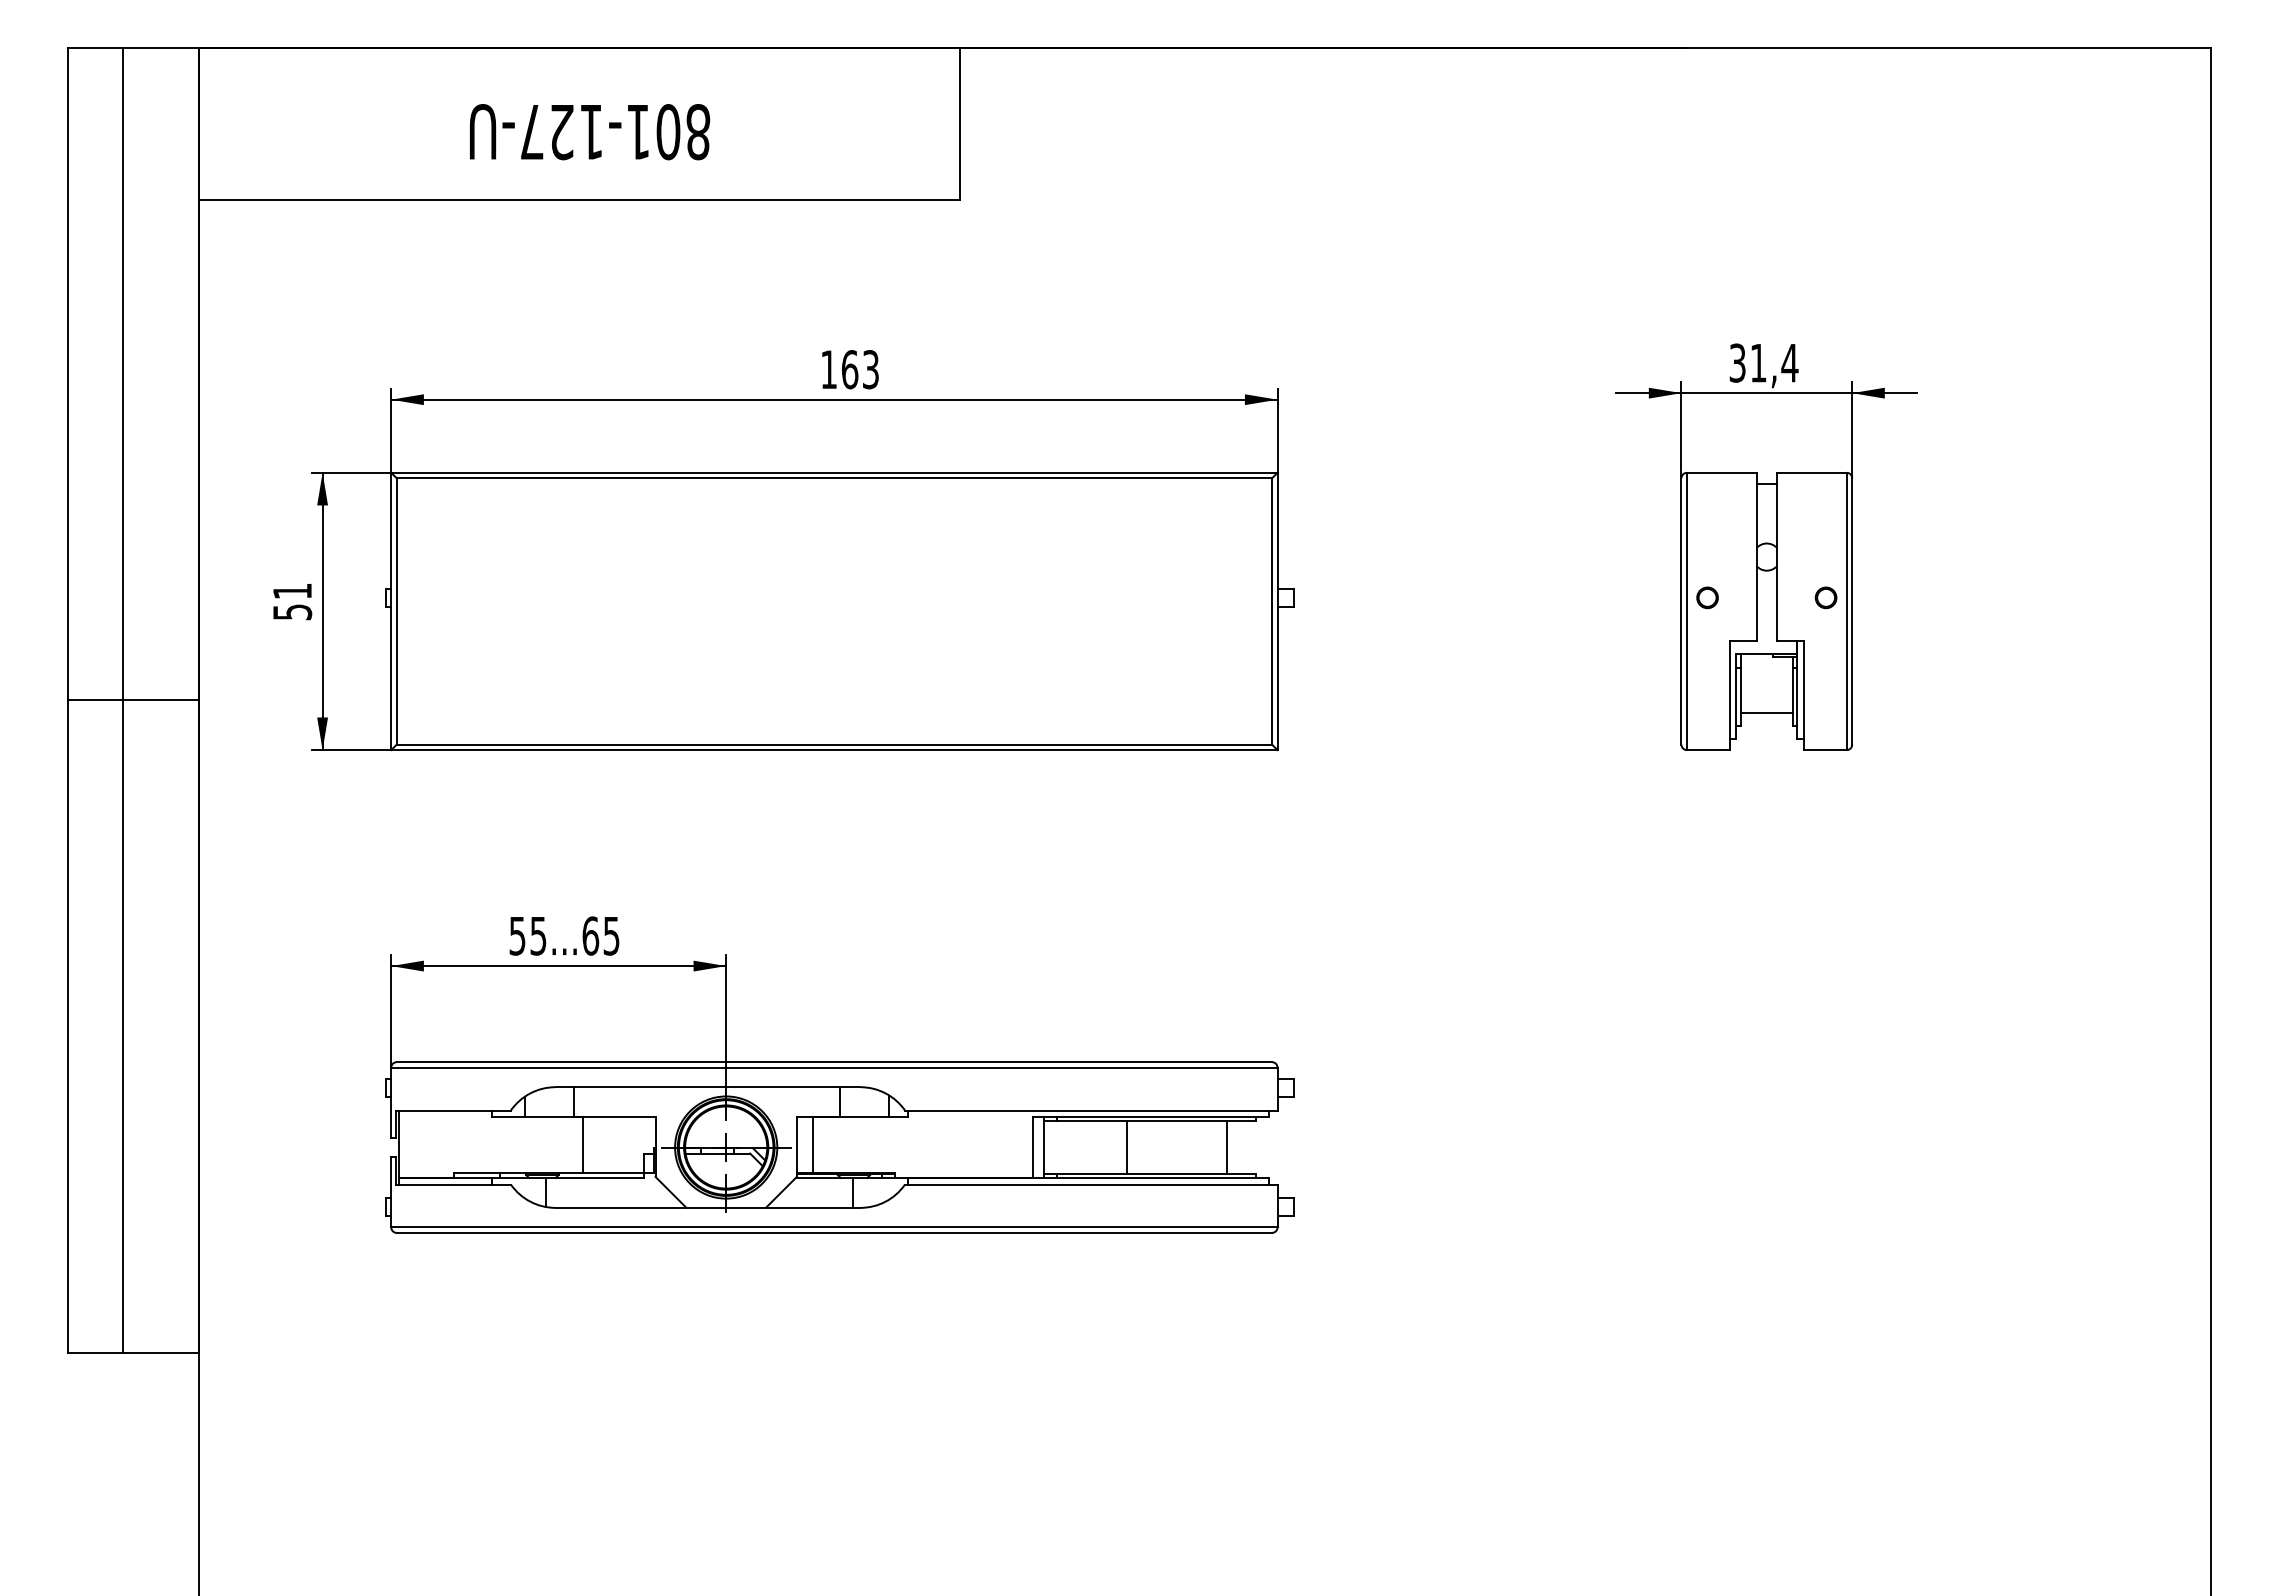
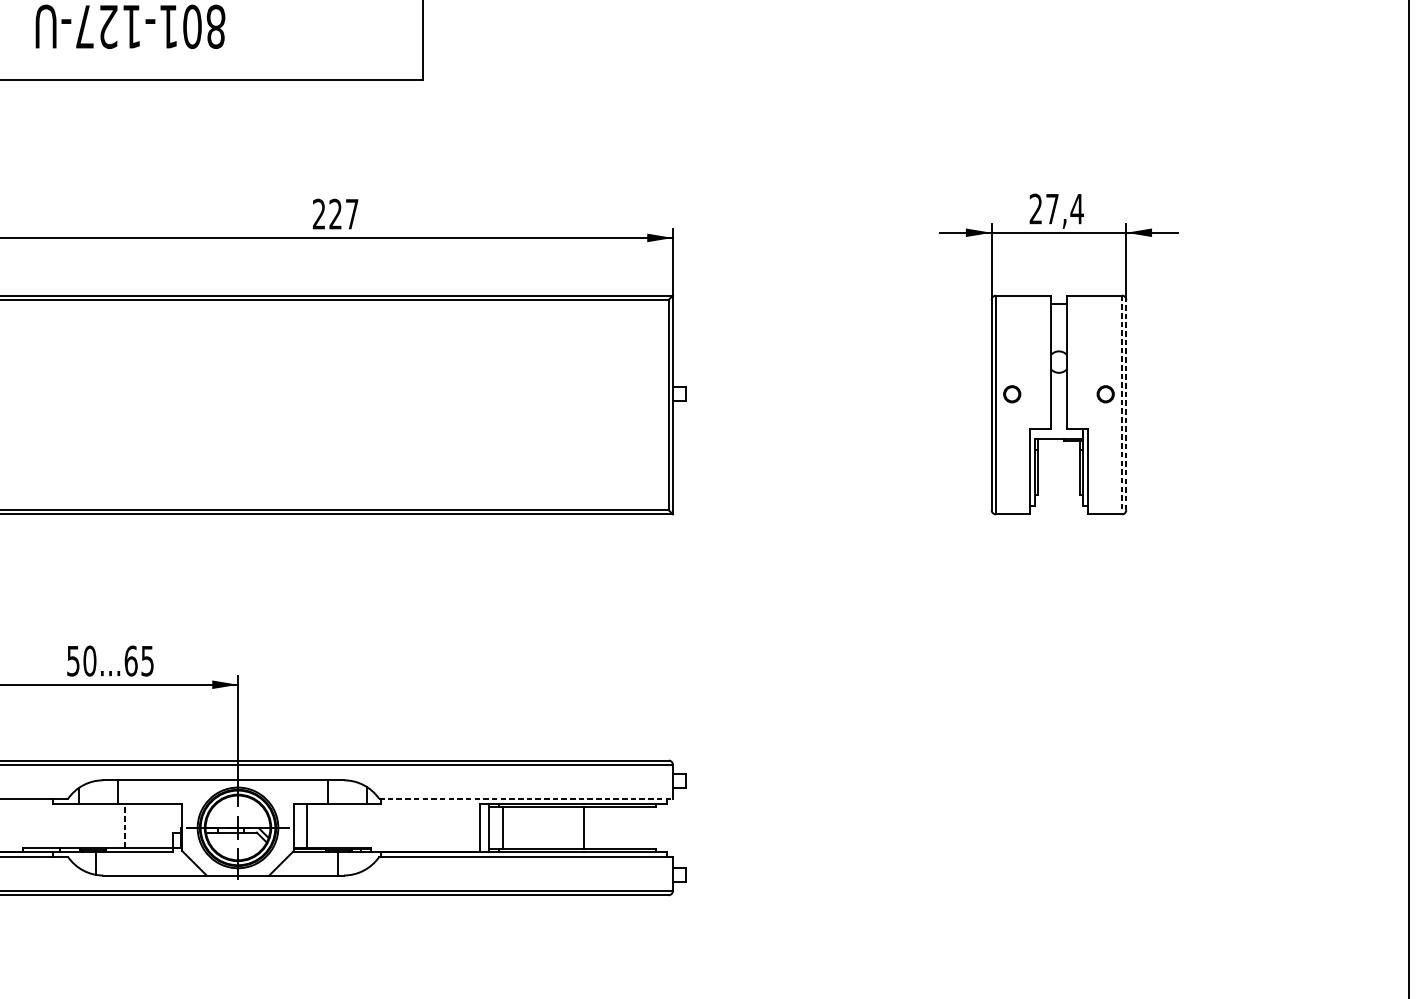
text: (1747, 362) -> (1043, 208), 31,4 -> 27,4
text: (849, 369) -> (335, 214), 163 -> 227
line: (1852, 610) -> (1126, 404), solid -> dashed
line: (1846, 611) -> (1121, 405), solid -> dashed
line: (1766, 713) -> (1058, 485), removed
text: (538, 935) -> (89, 660), 55...65 -> 50...65
line: (1091, 1110) -> (526, 798), solid -> dashed
line: (583, 1144) -> (125, 825), solid -> dashed
line: (1126, 1147) -> (502, 827), moved
line: (1227, 1147) -> (584, 827), moved

